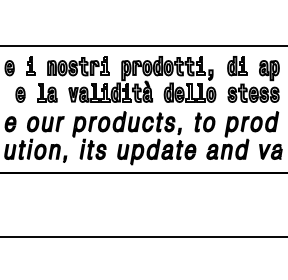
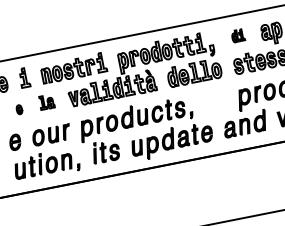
part: (237, 66) -> (238, 36), size x0.6
part: (47, 92) -> (46, 101), size x0.7
part: (20, 94) -> (19, 109), size x0.6
part: (204, 122) -> (215, 100), removed

